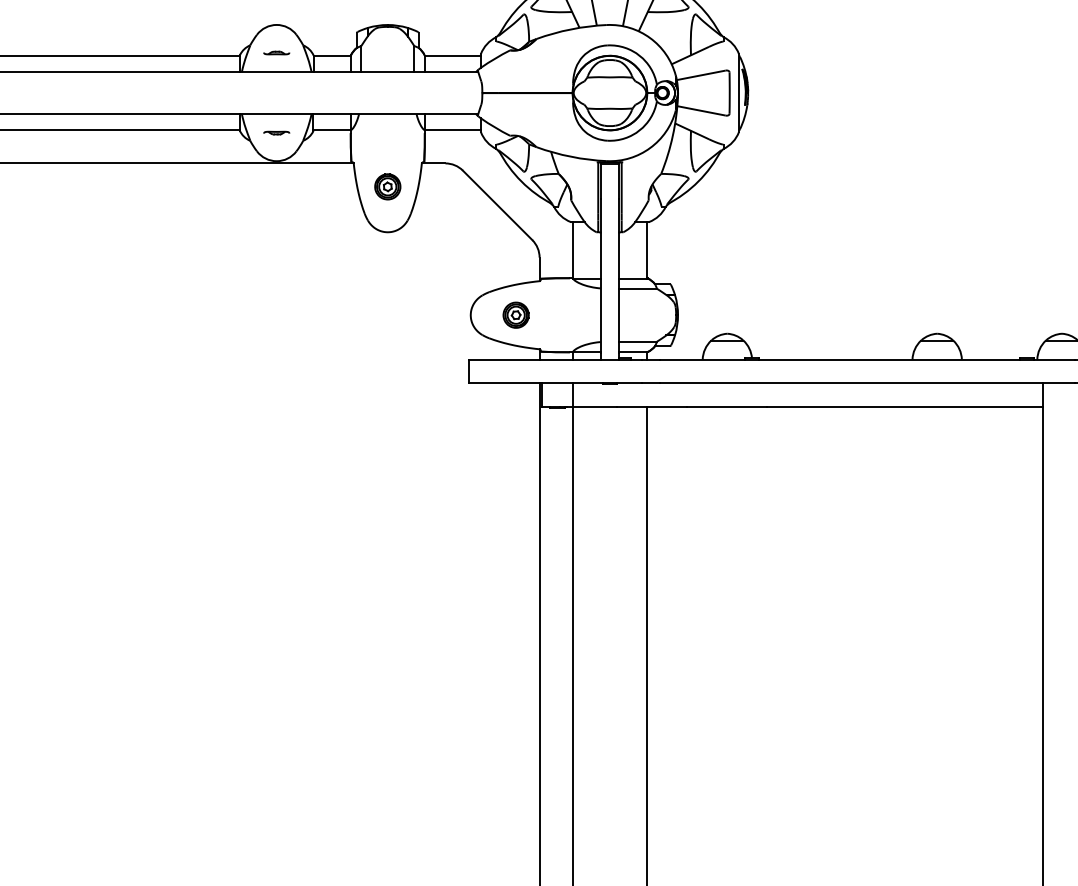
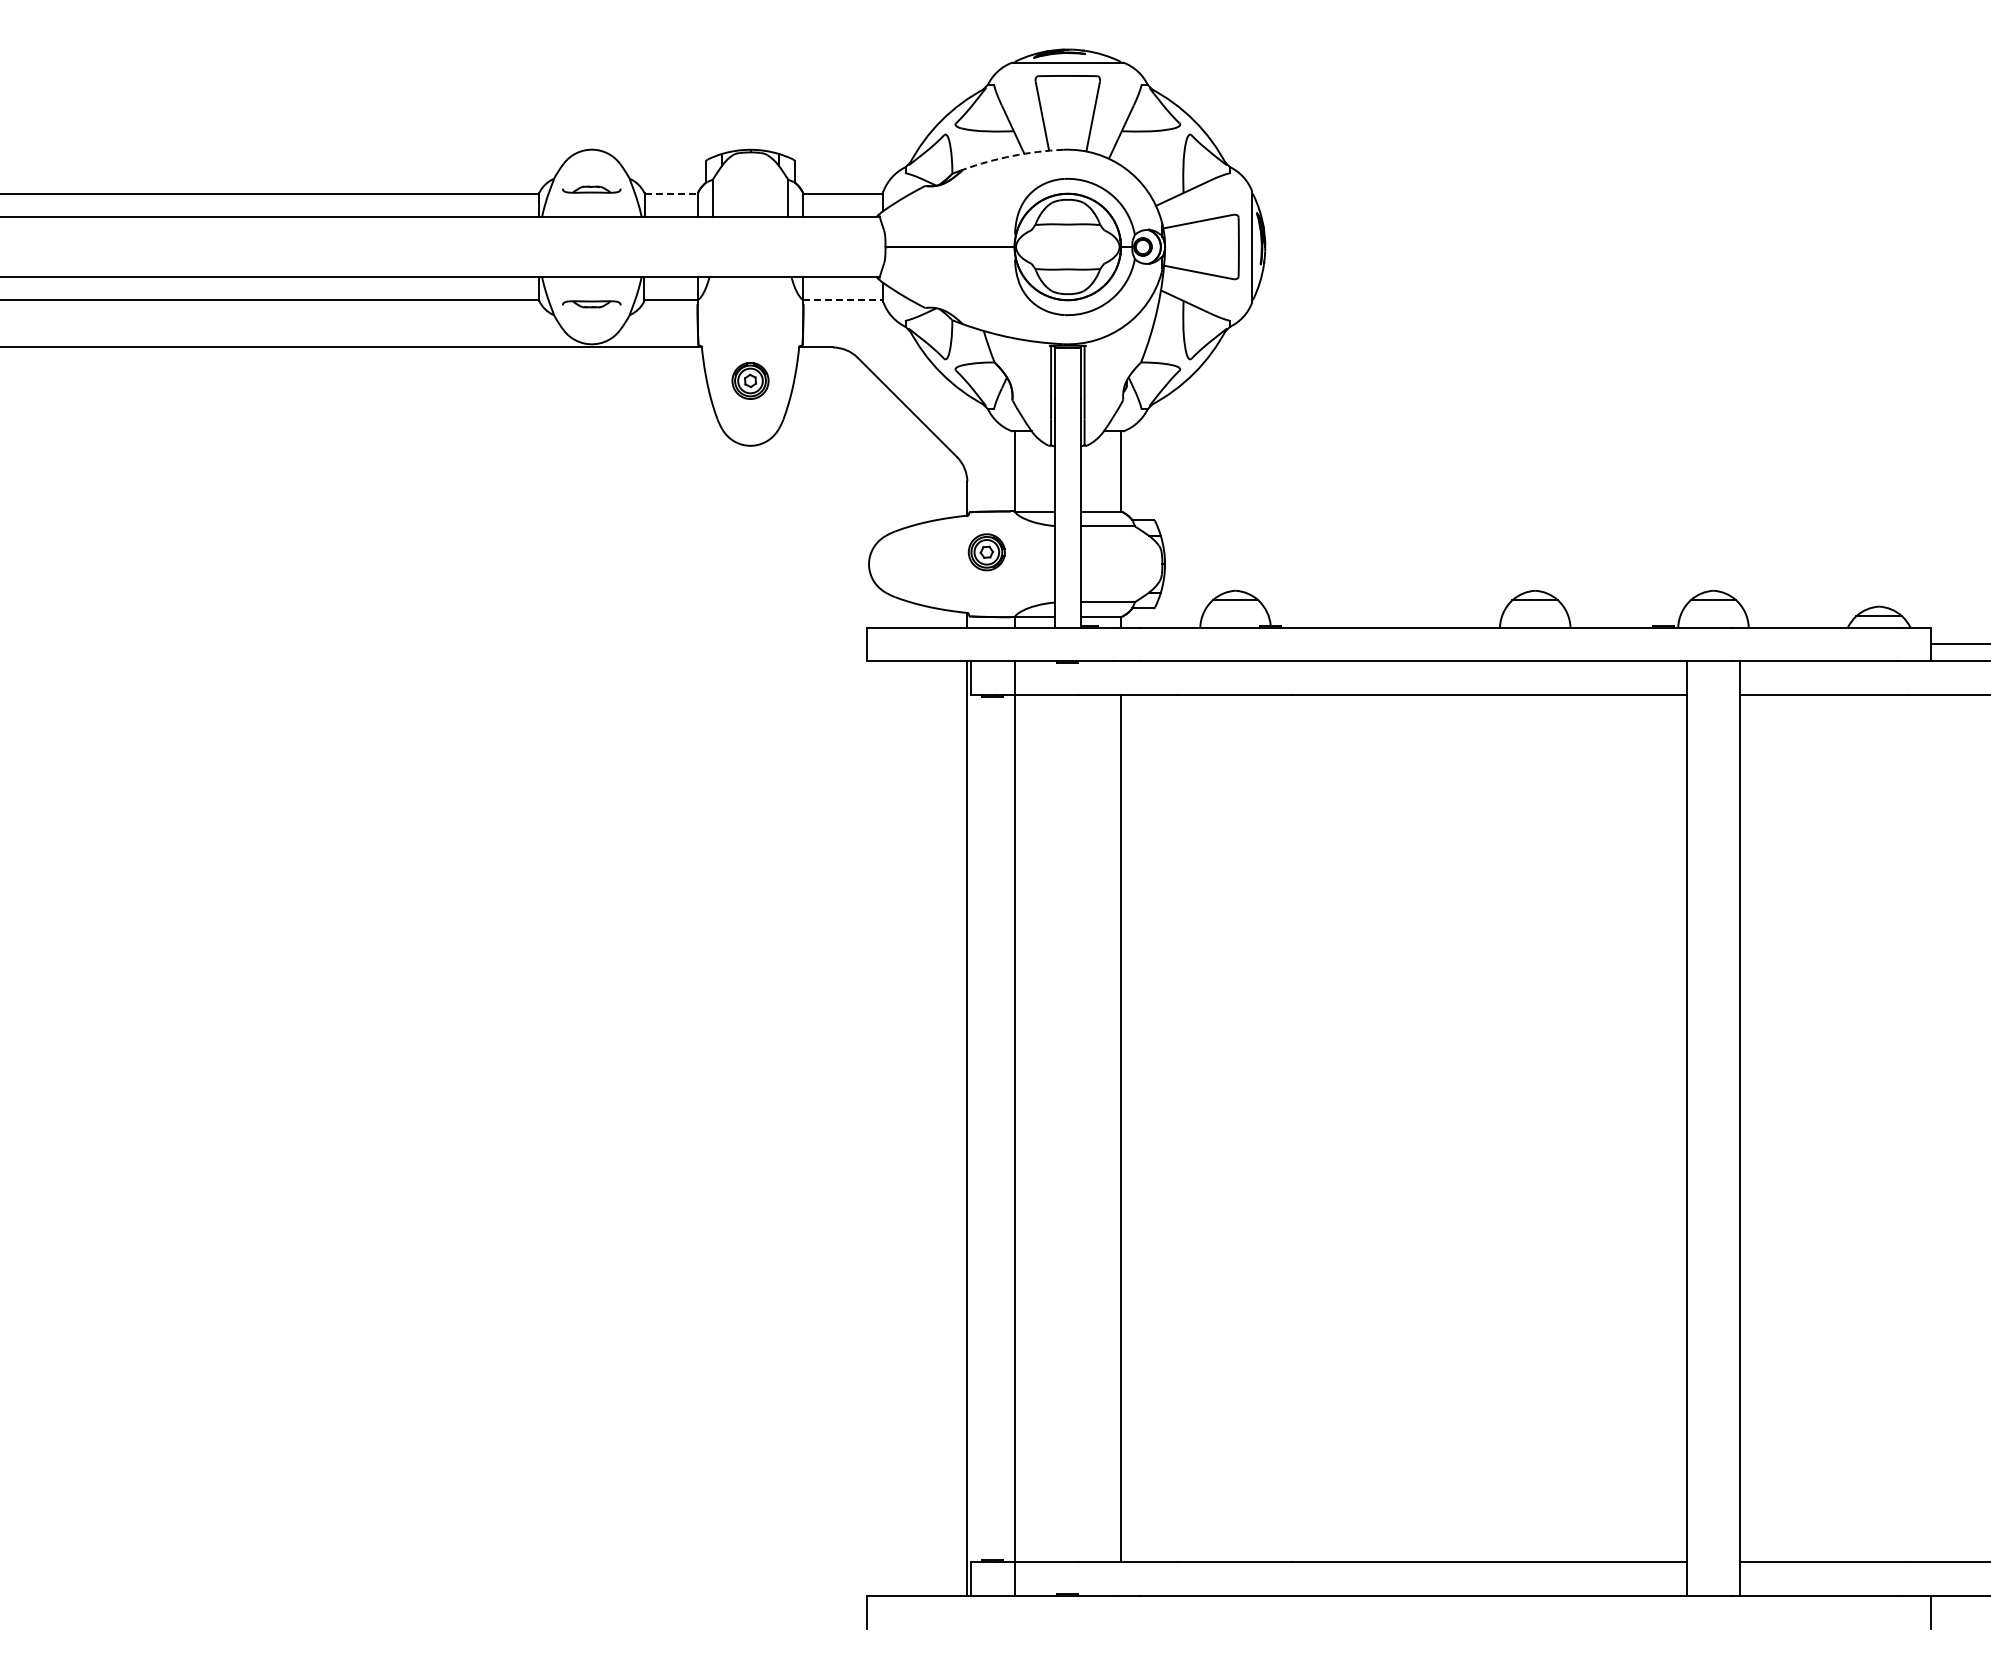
arc: (571, 29) -> (1012, 156), solid -> dashed
part: (276, 52) -> (591, 189), size x1.6
line: (332, 55) -> (671, 193), solid -> dashed
line: (452, 130) -> (843, 300), solid -> dashed
part: (276, 132) -> (591, 303), size x1.6
part: (515, 315) -> (986, 552), moved

